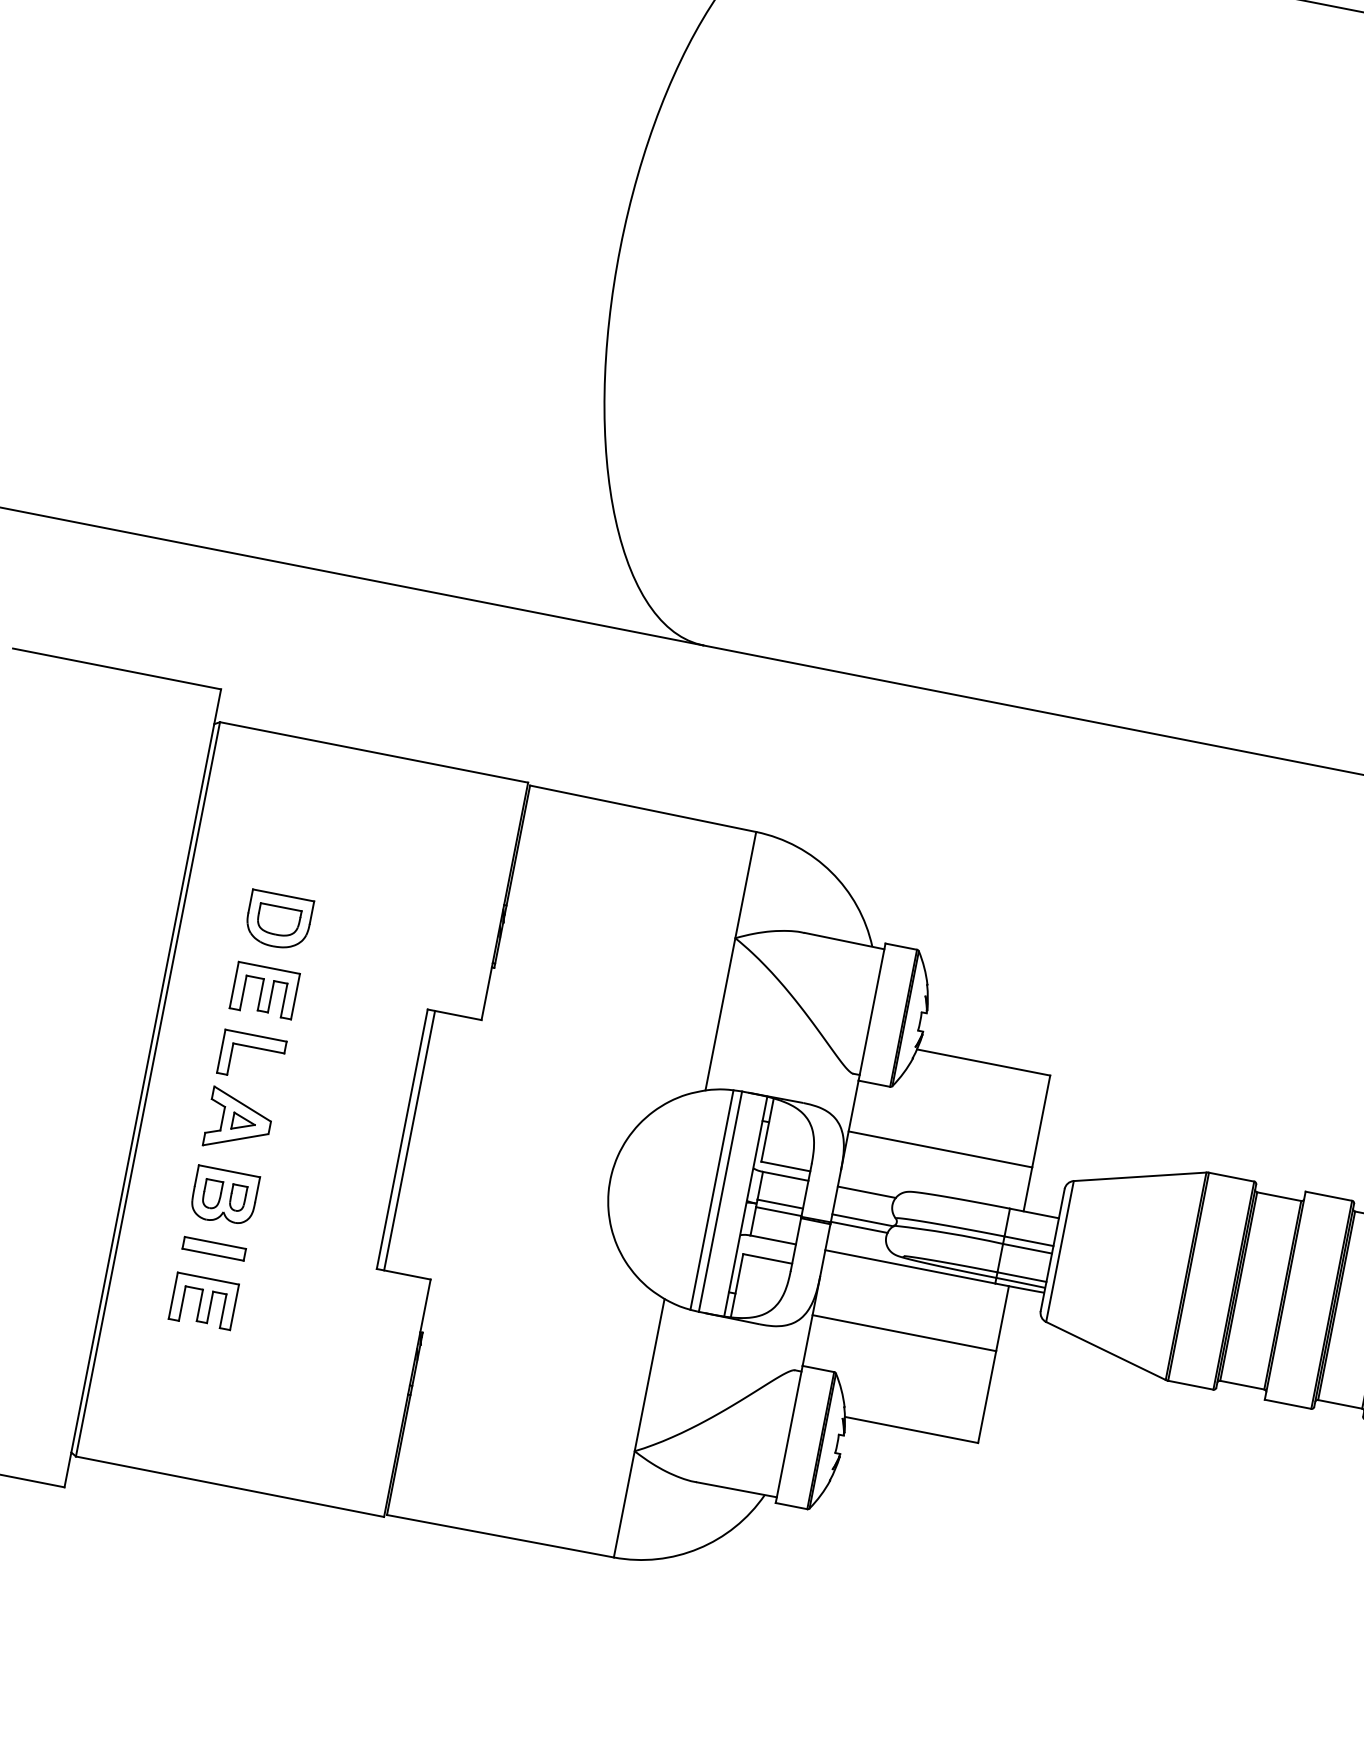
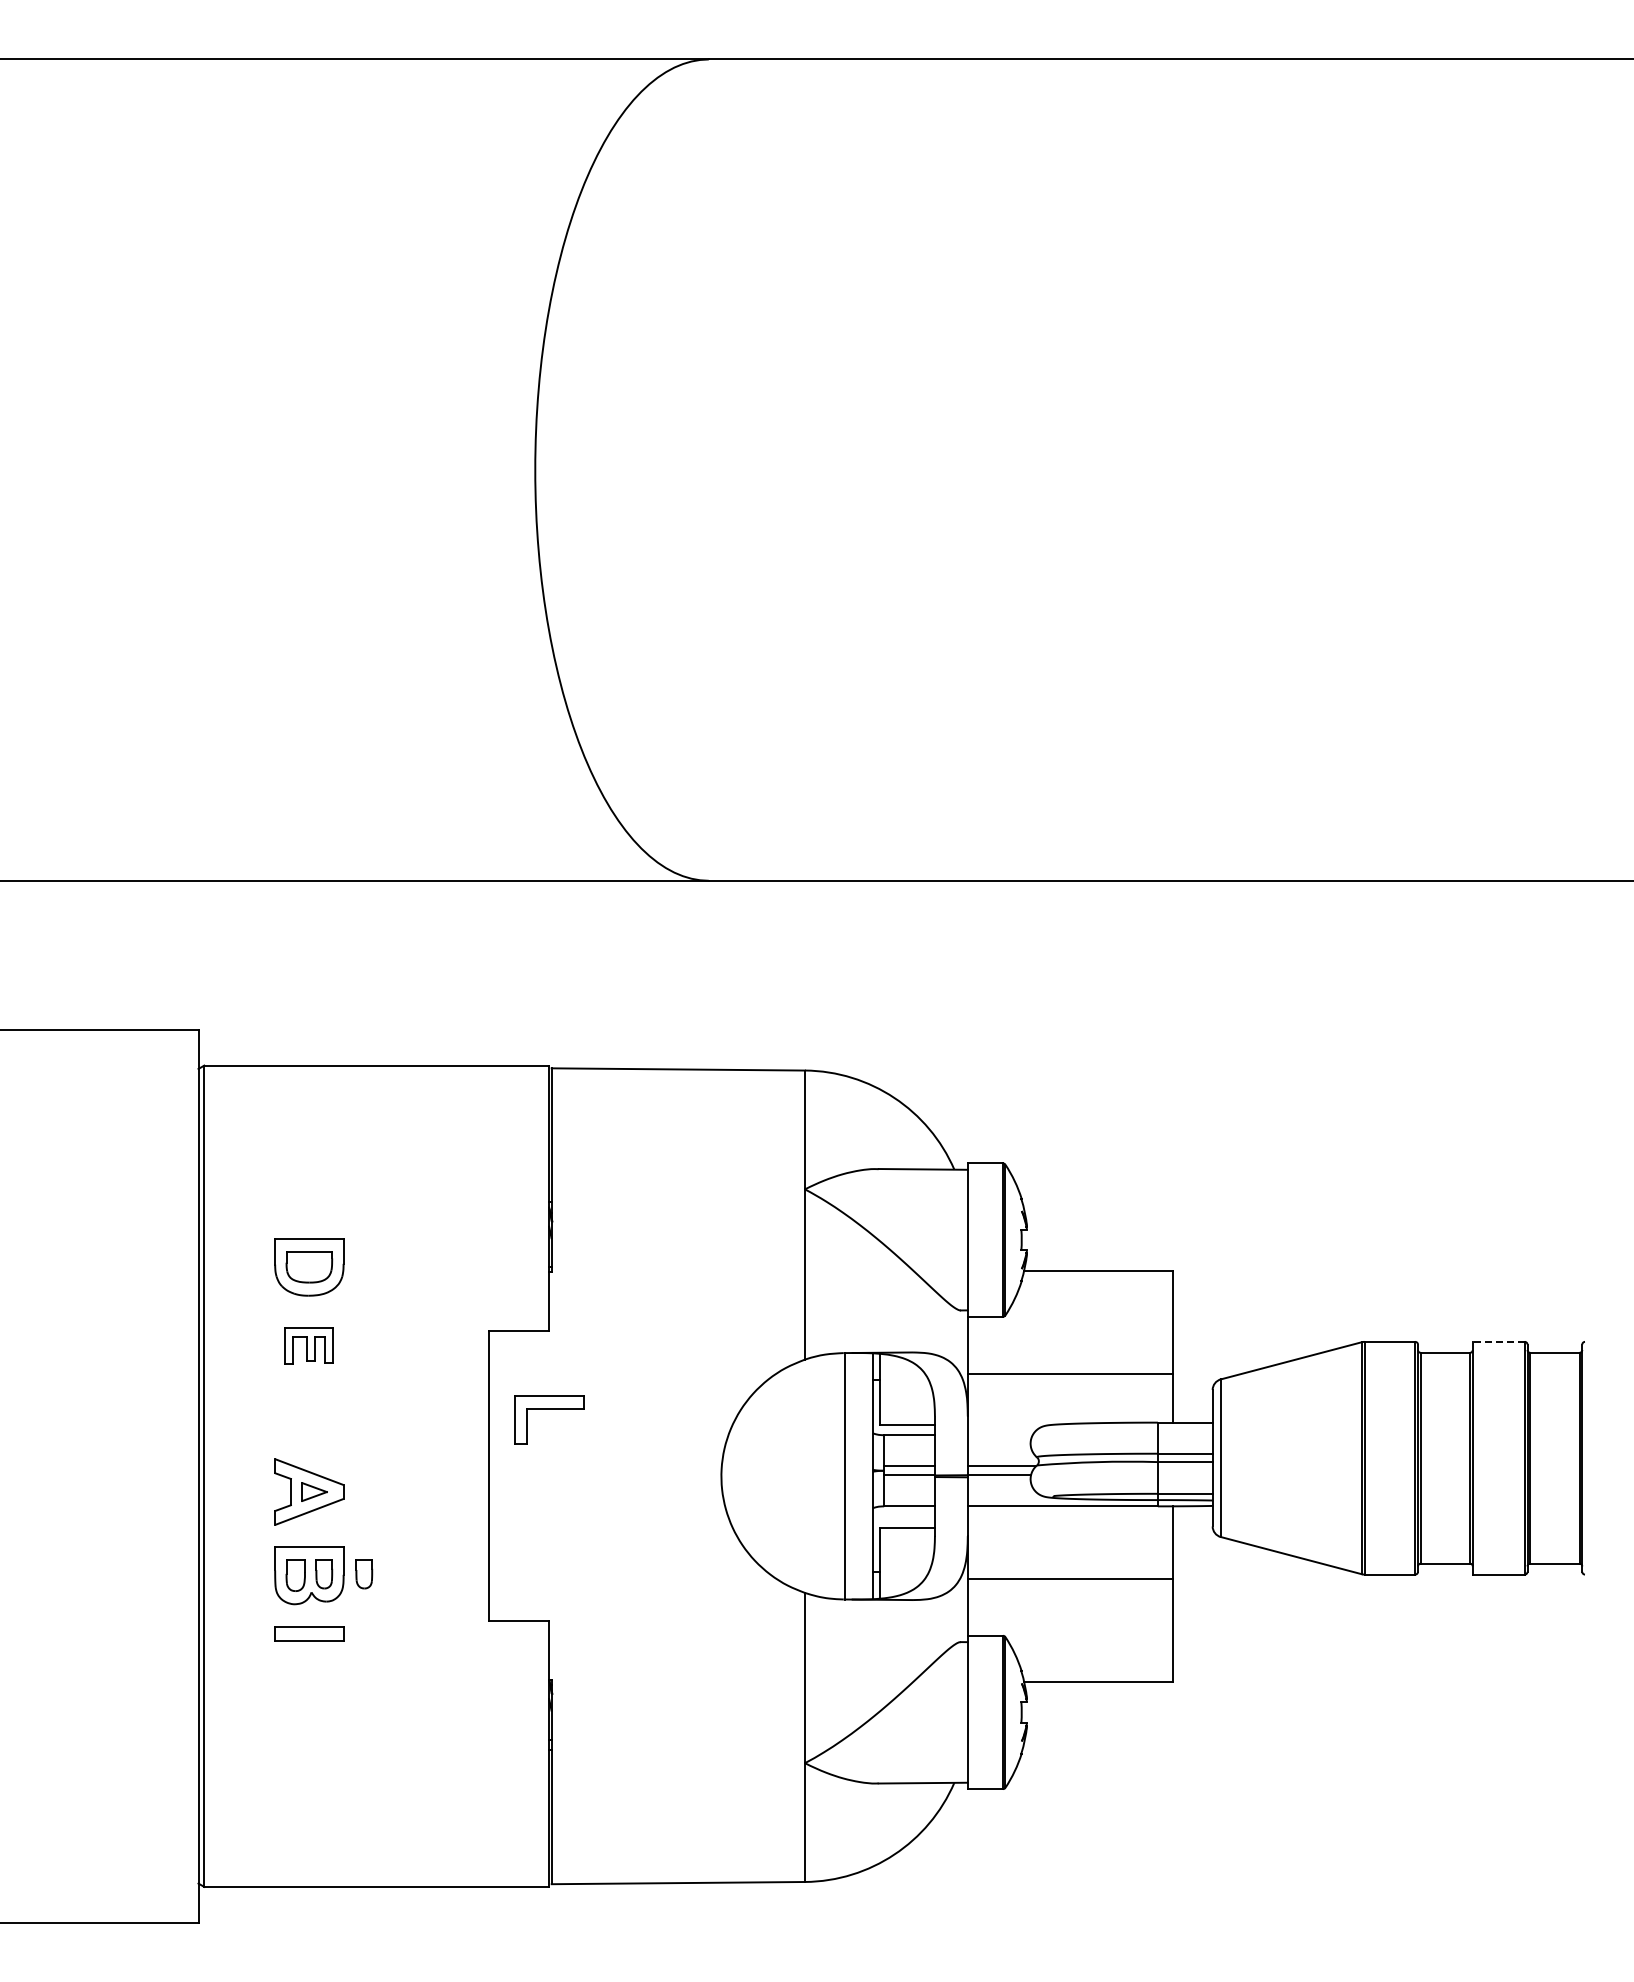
part: (264, 990) -> (309, 1345), size x0.7
part: (253, 1048) -> (549, 1409), moved
line: (409, 1140) -> (496, 1476), removed
line: (866, 1192) -> (999, 1435), removed
line: (1328, 1195) -> (1498, 1341), solid -> dashed
line: (712, 1200) -> (835, 1476), removed
part: (273, 1205) -> (364, 1574), added
part: (204, 1301) -> (309, 1692), removed

